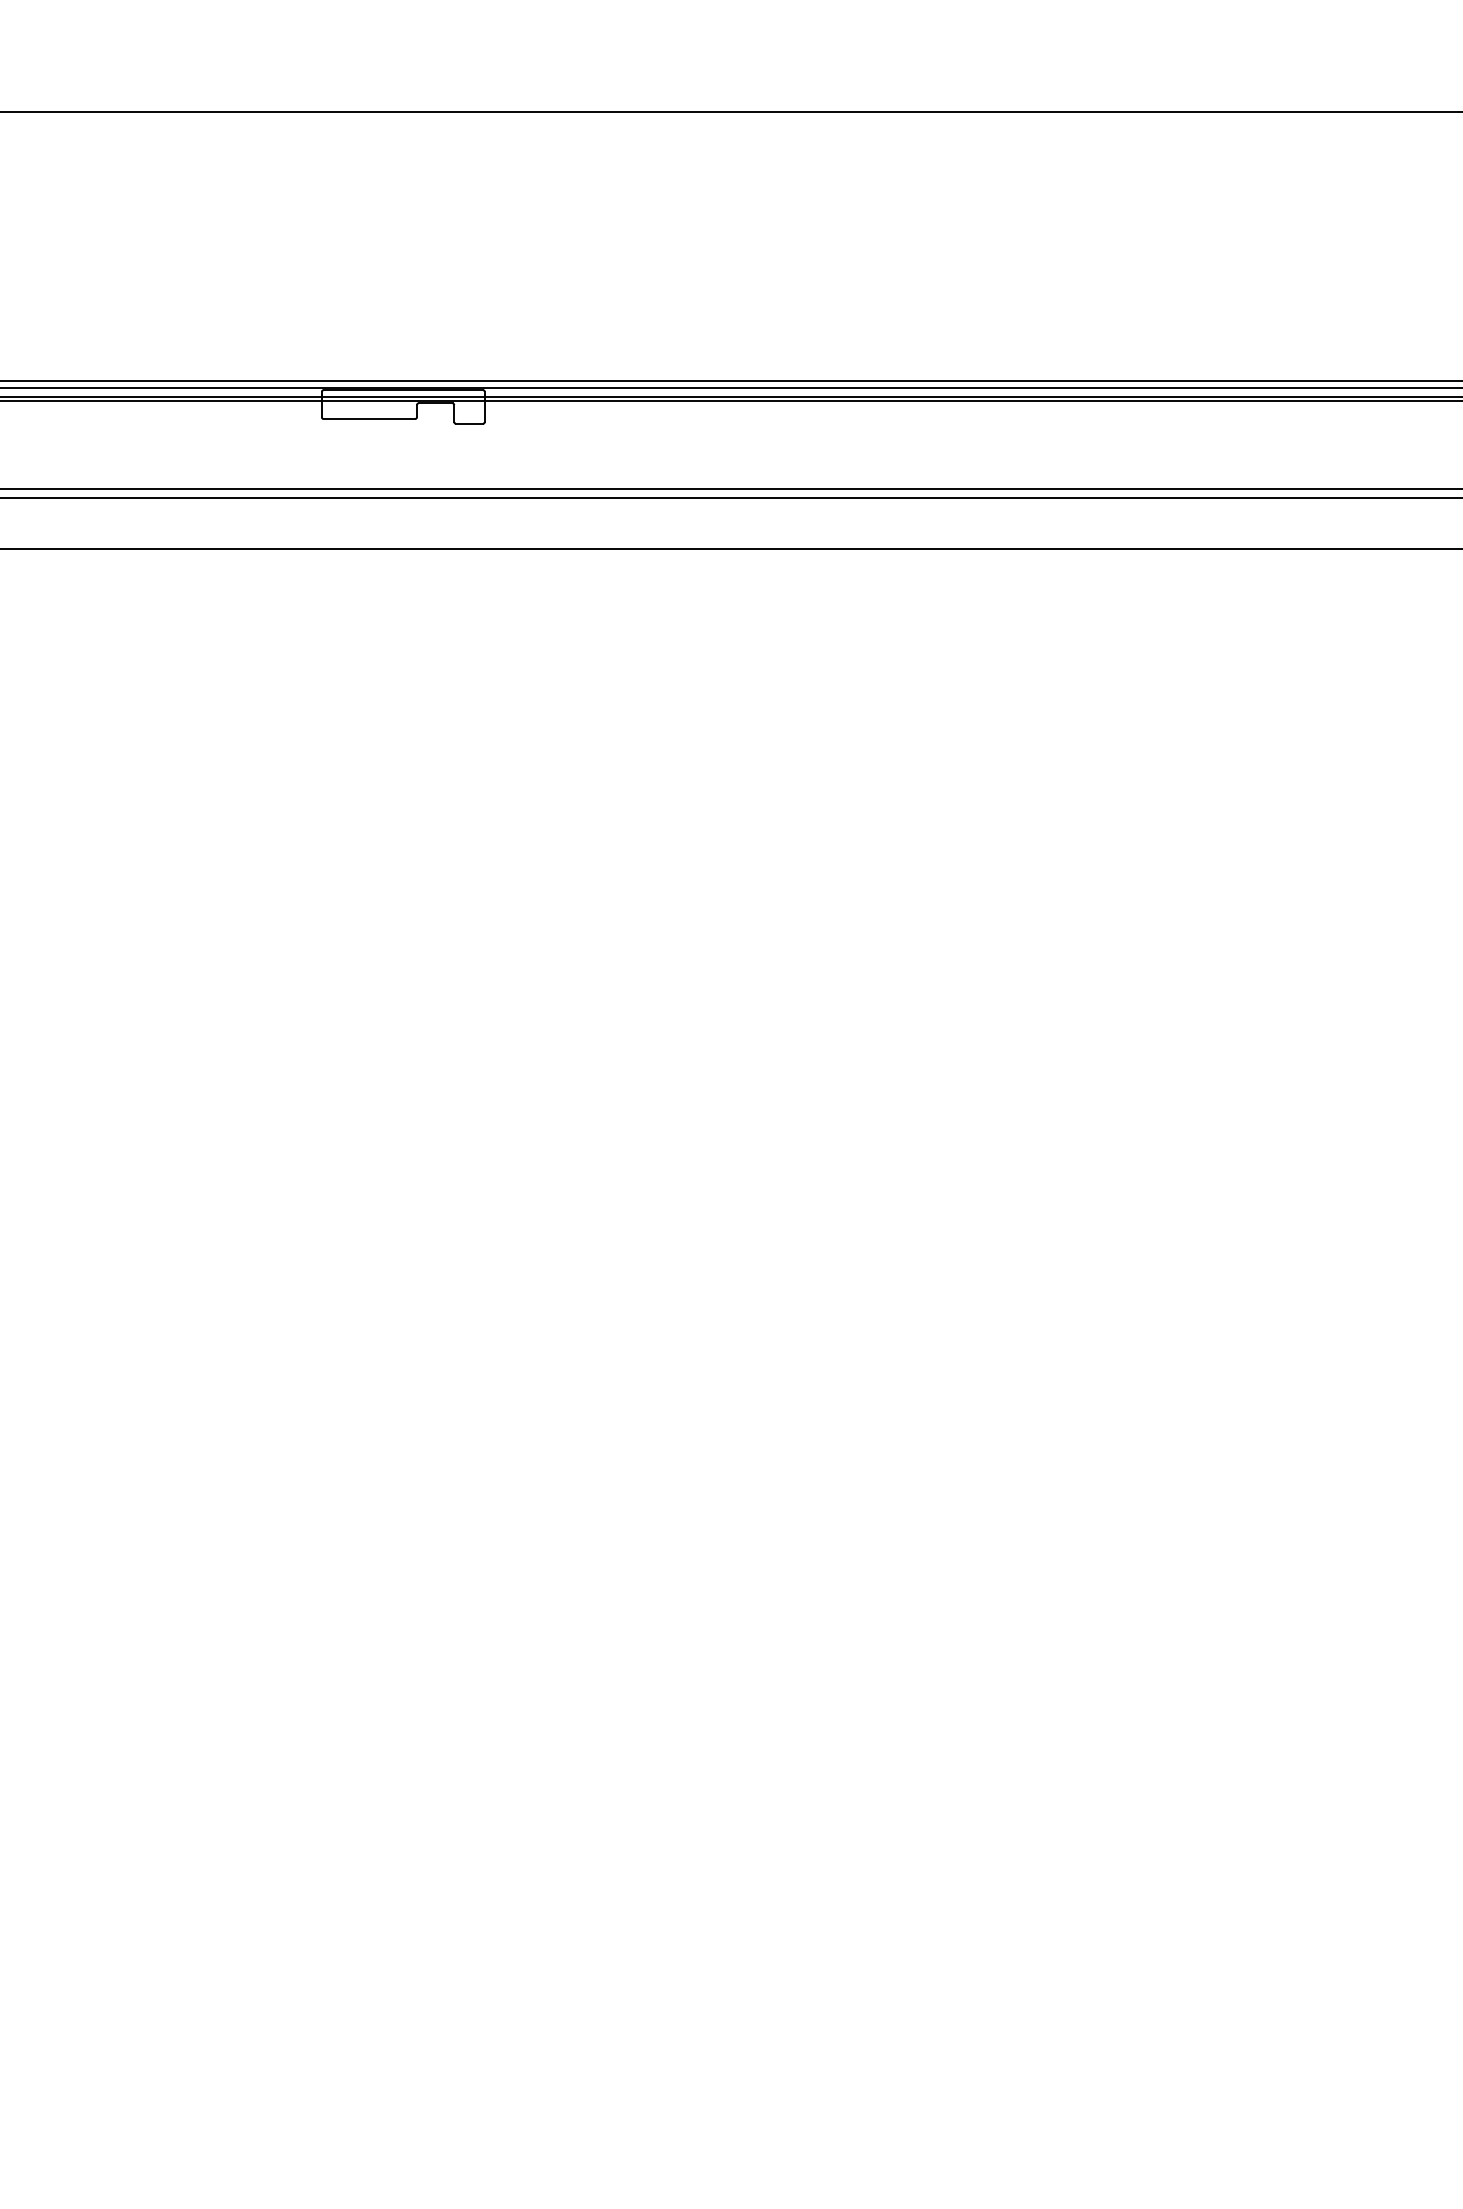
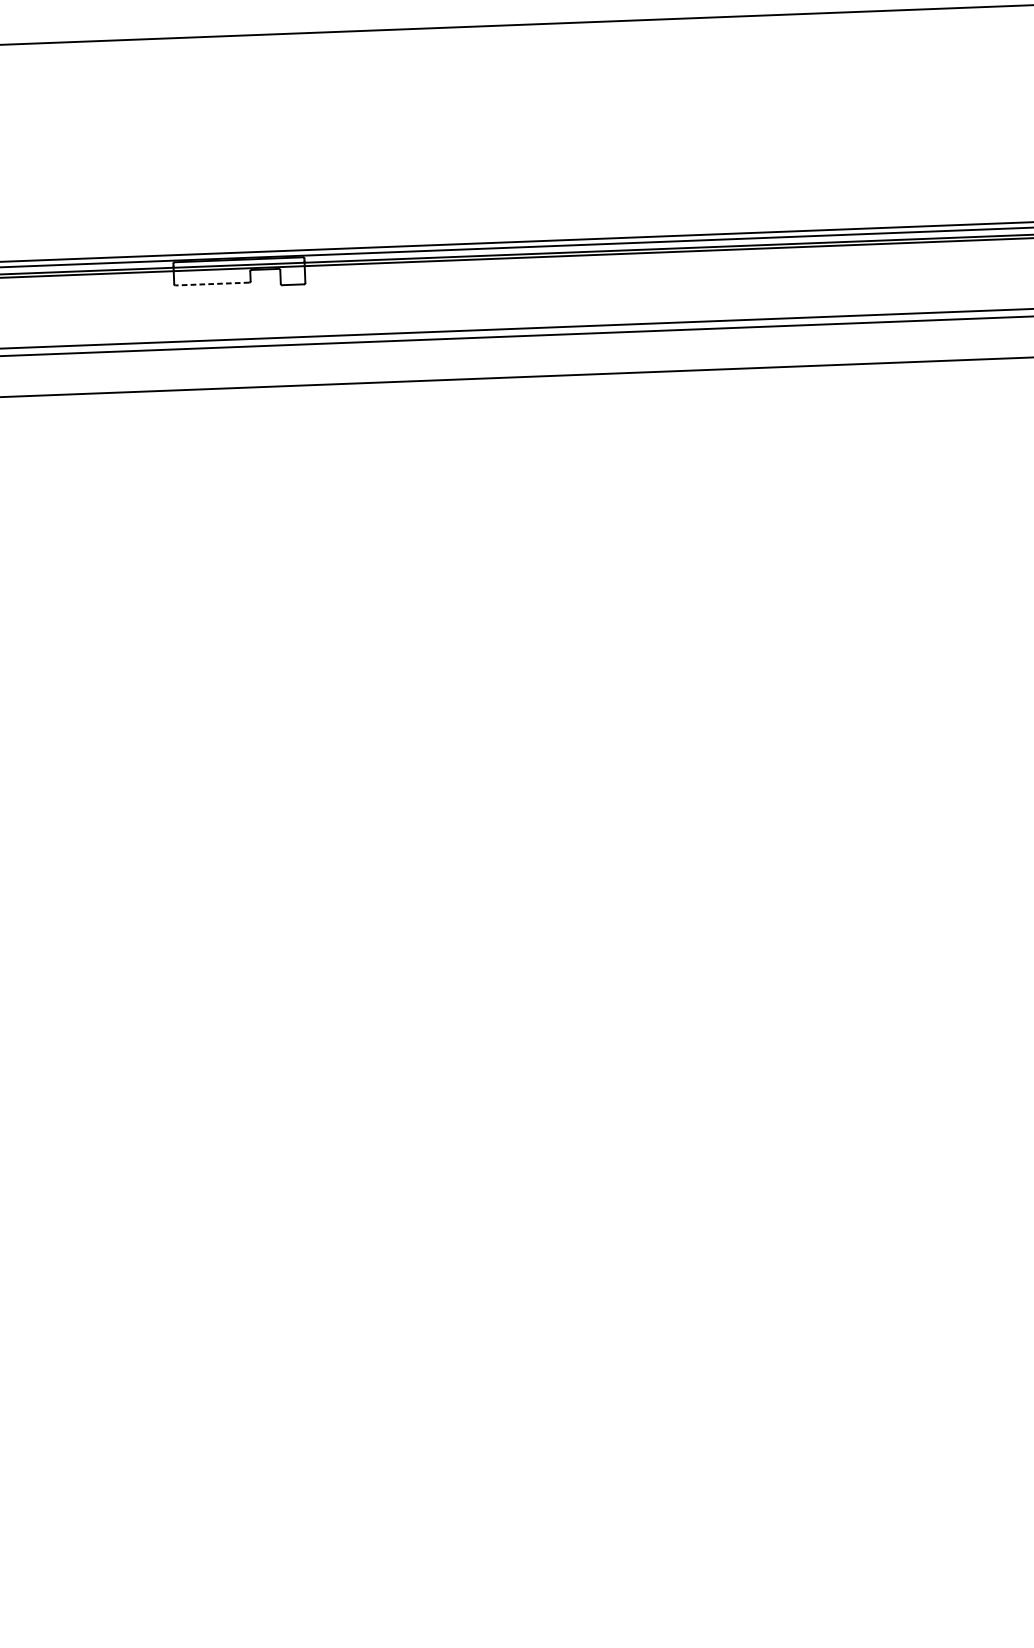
line: (369, 419) -> (212, 284), solid -> dashed

